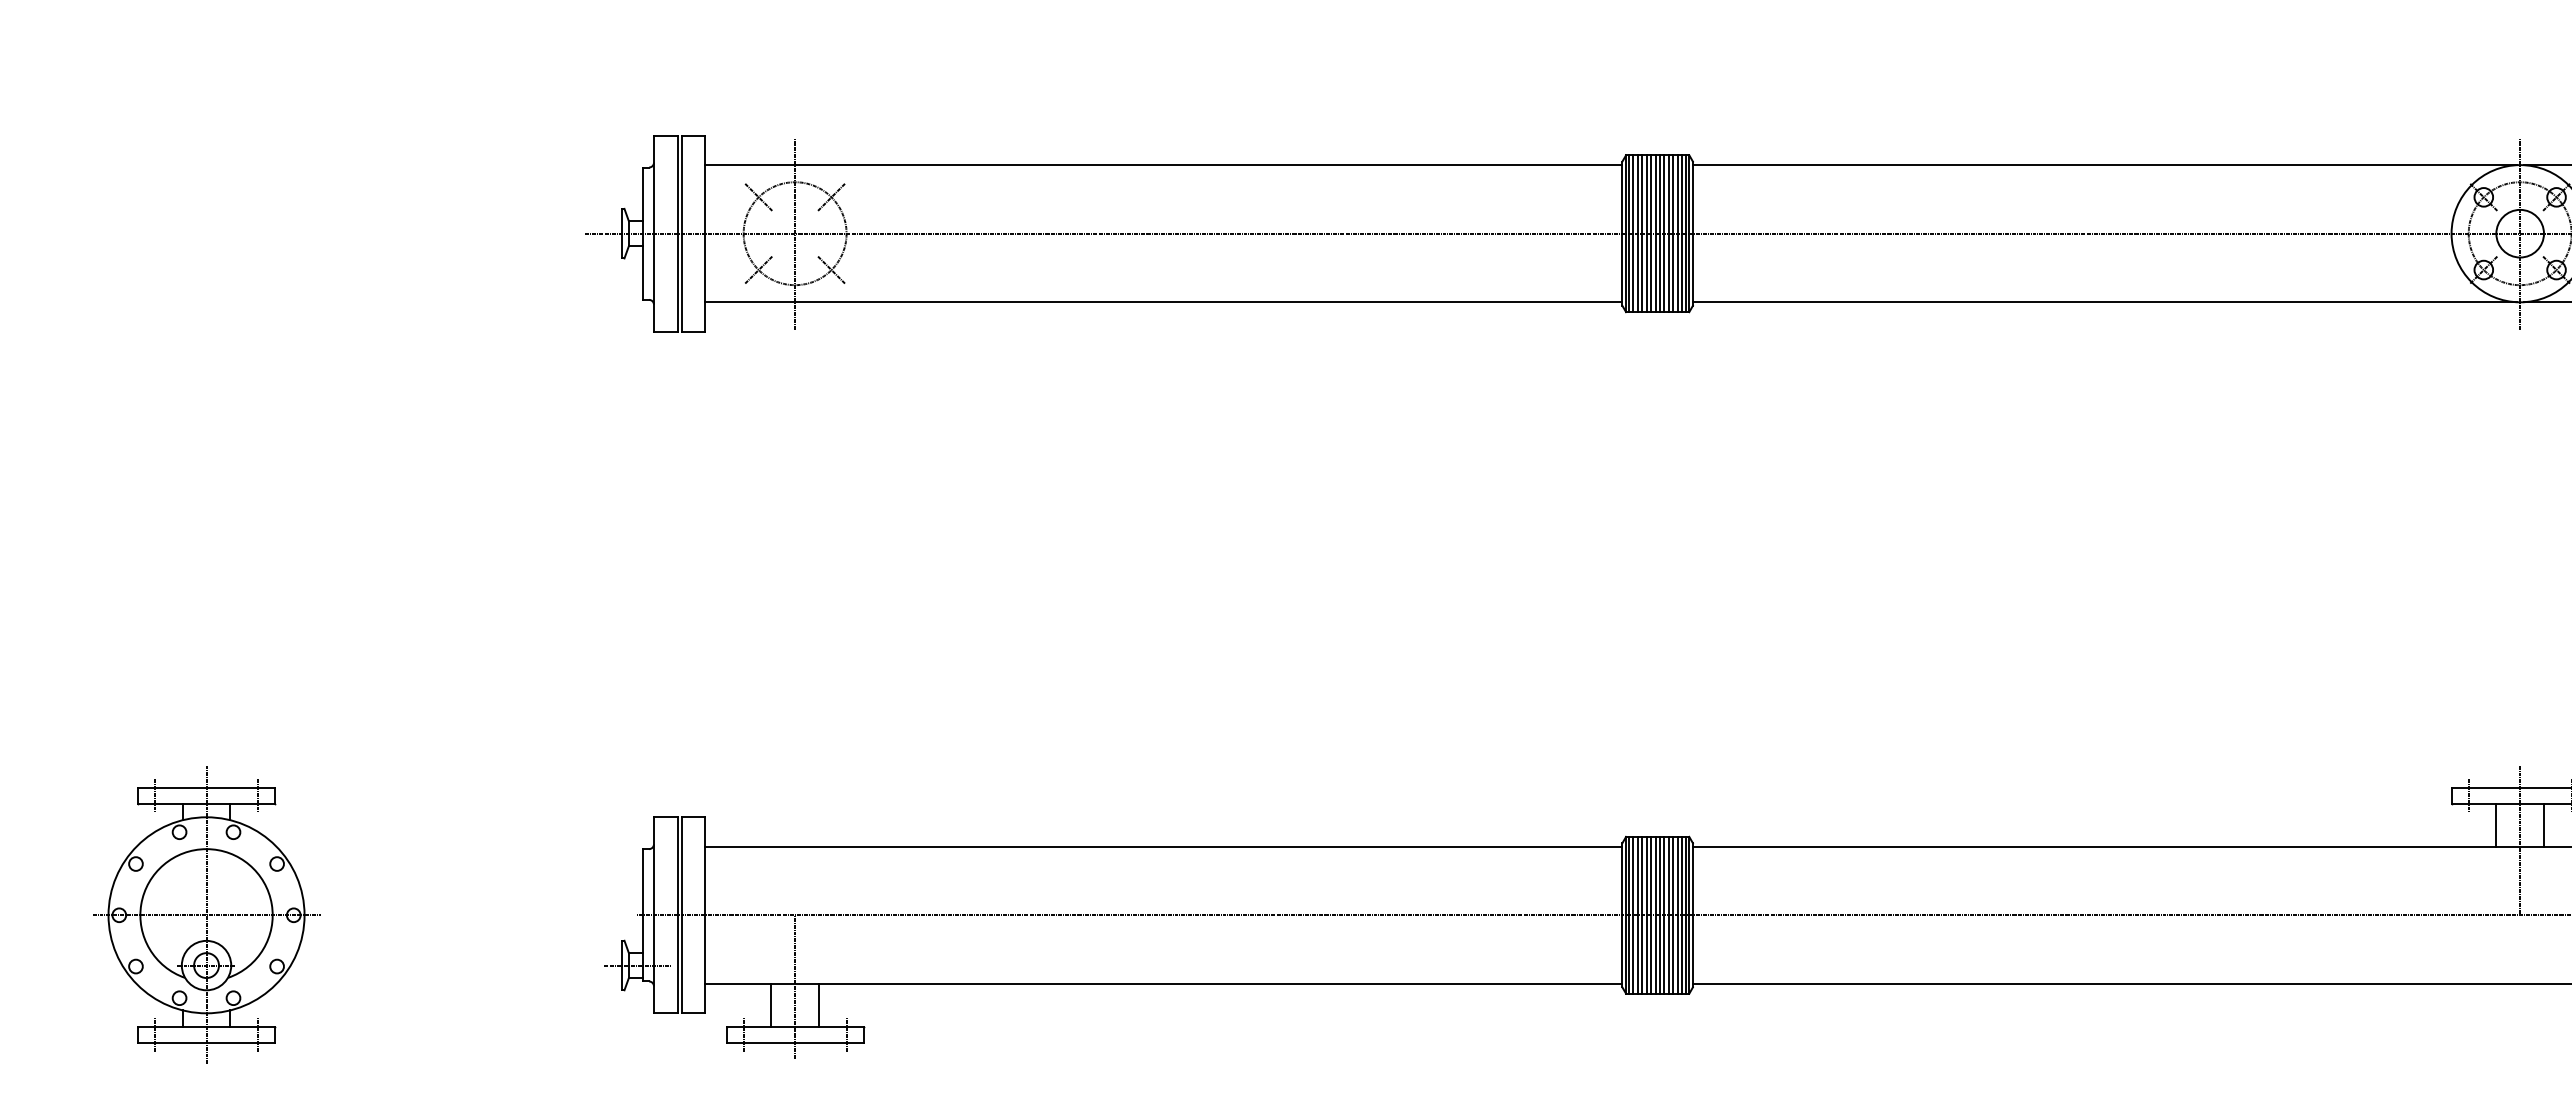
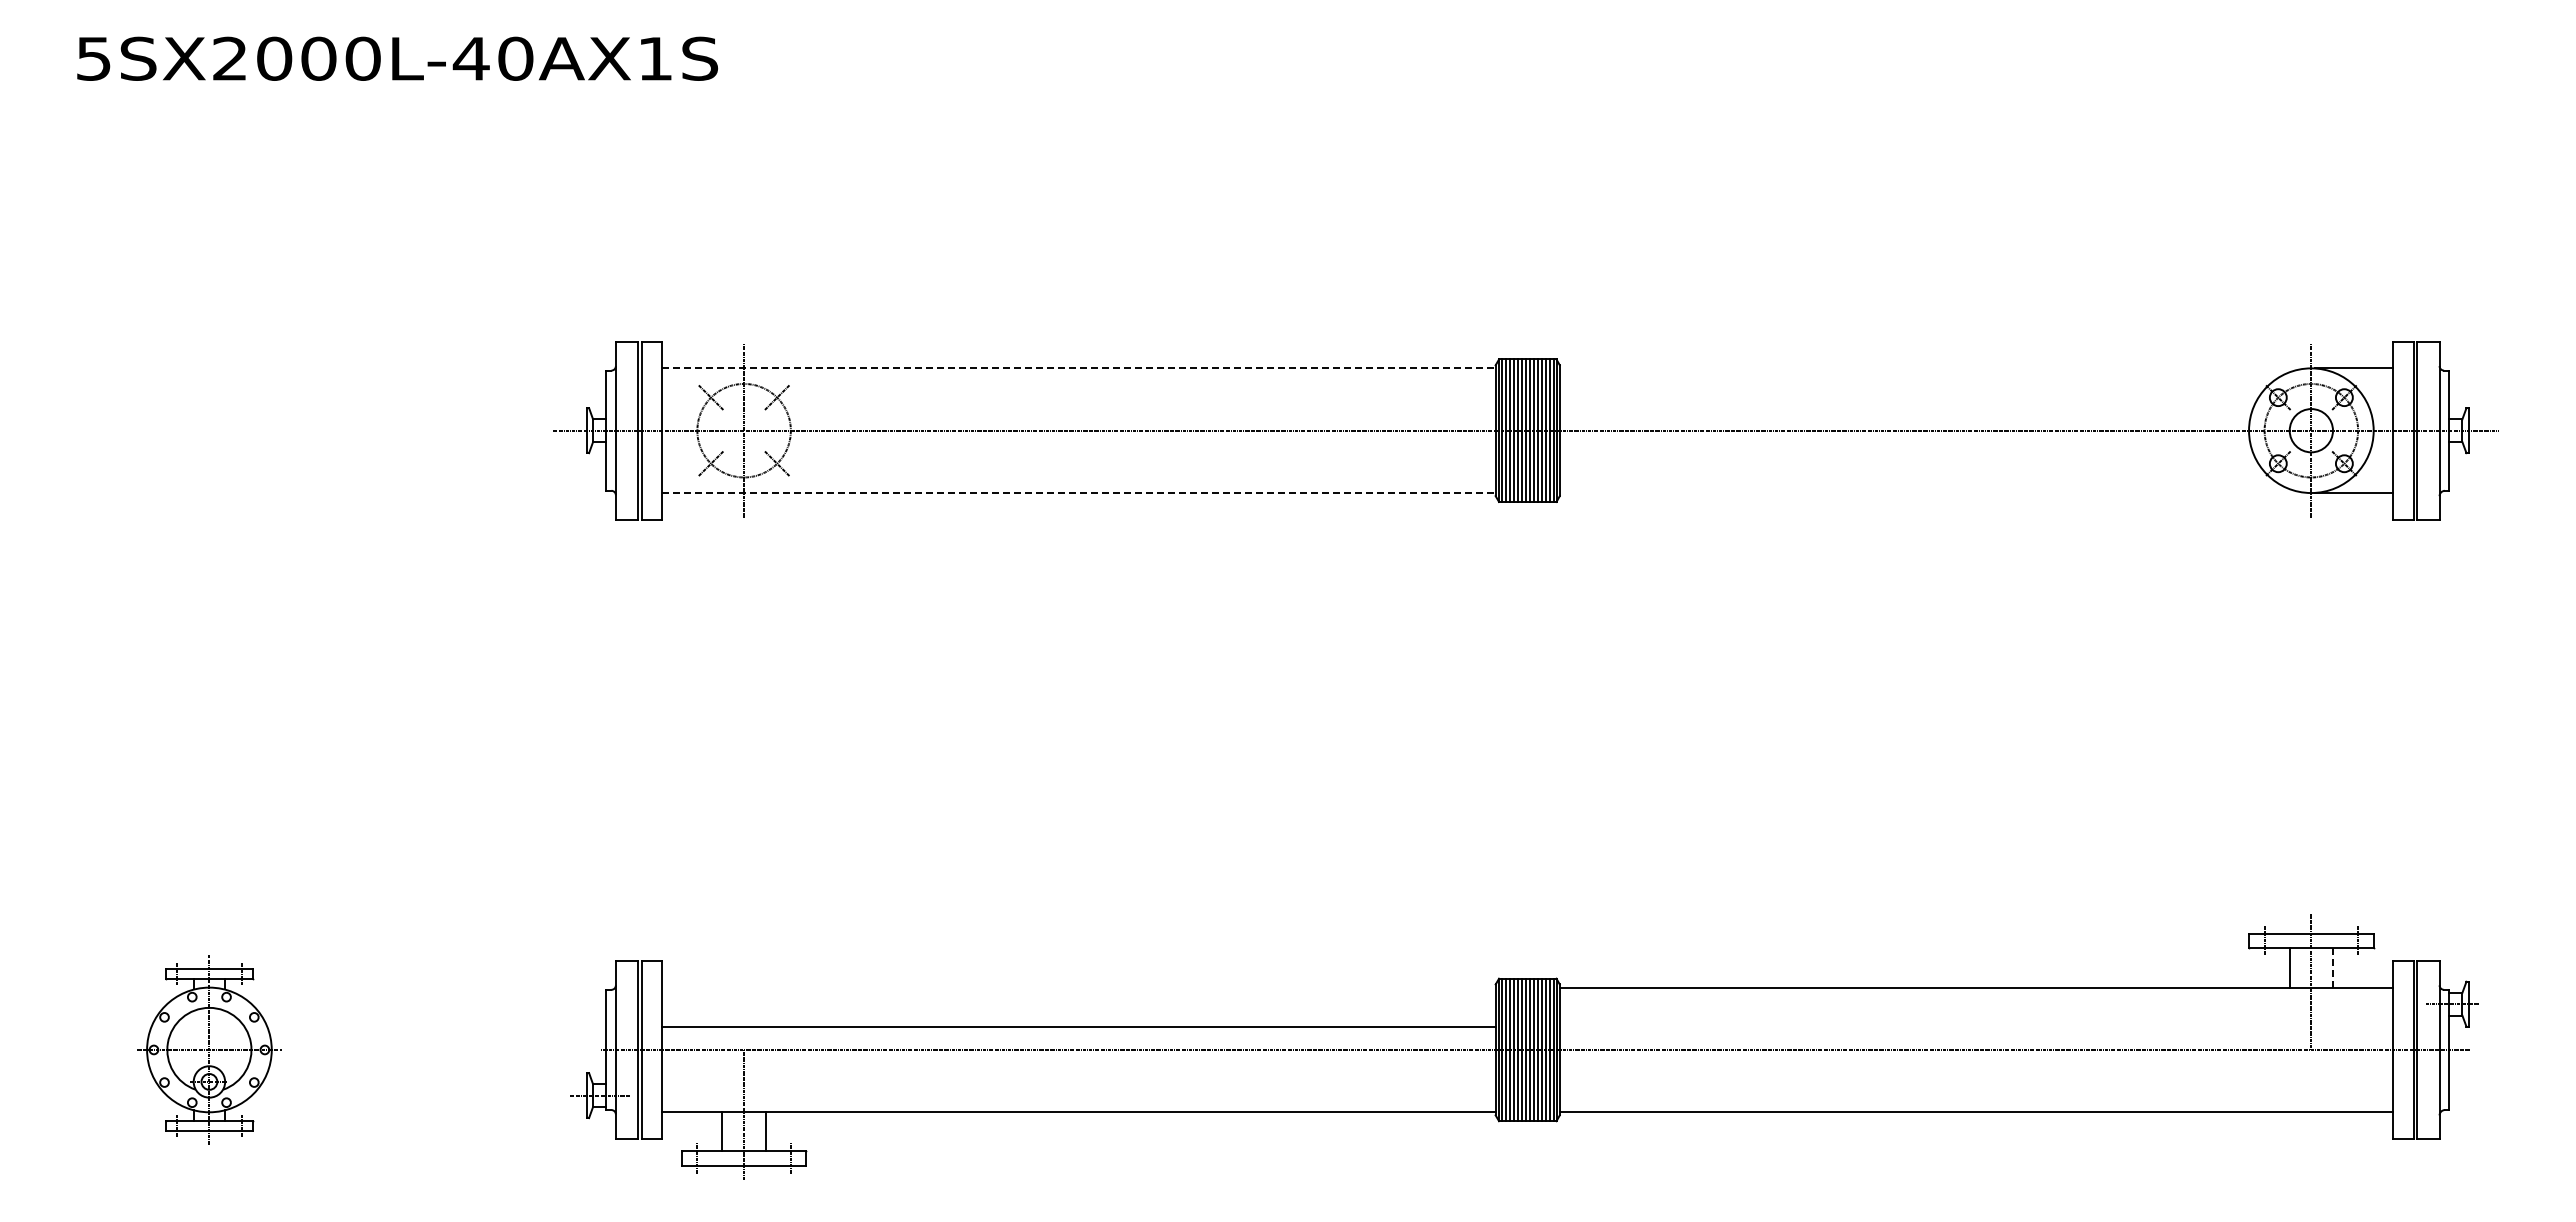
line: (1163, 165) -> (1078, 368), solid -> dashed
line: (2104, 165) -> (1933, 368), removed
line: (1163, 301) -> (1078, 492), solid -> dashed
line: (2104, 301) -> (1933, 492), removed
line: (2544, 825) -> (2333, 968), solid -> dashed
line: (1163, 846) -> (1078, 1026), moved
part: (206, 914) -> (209, 1049), size x0.7

